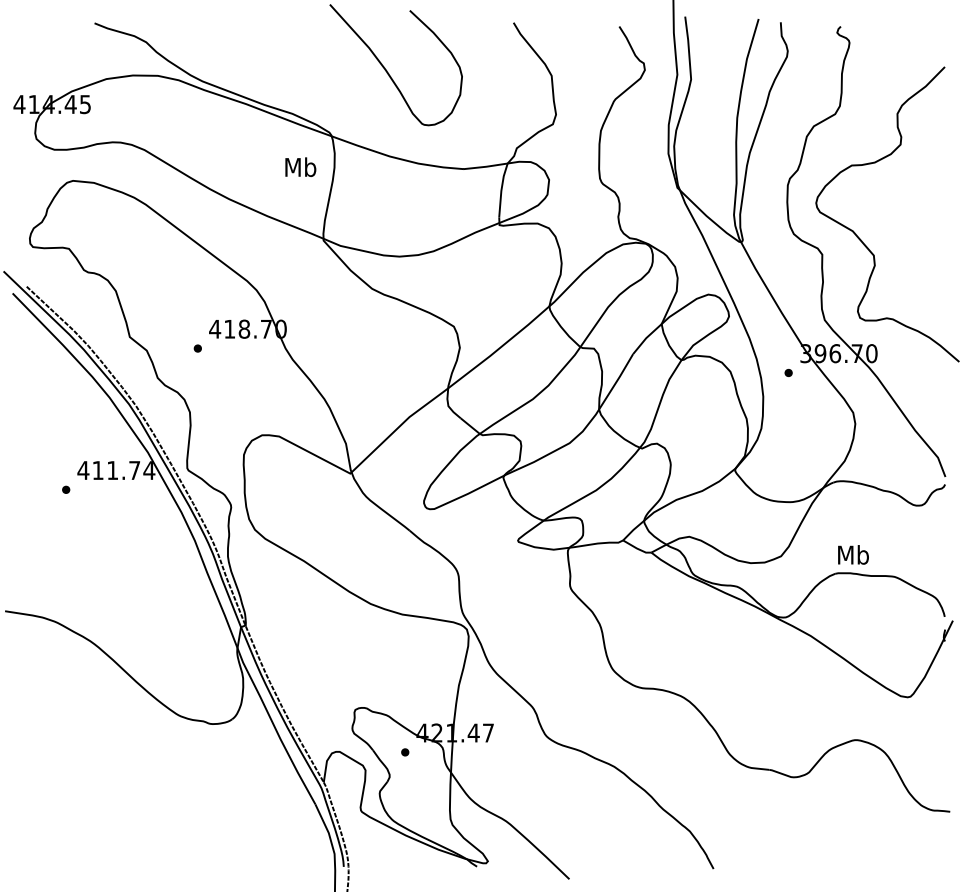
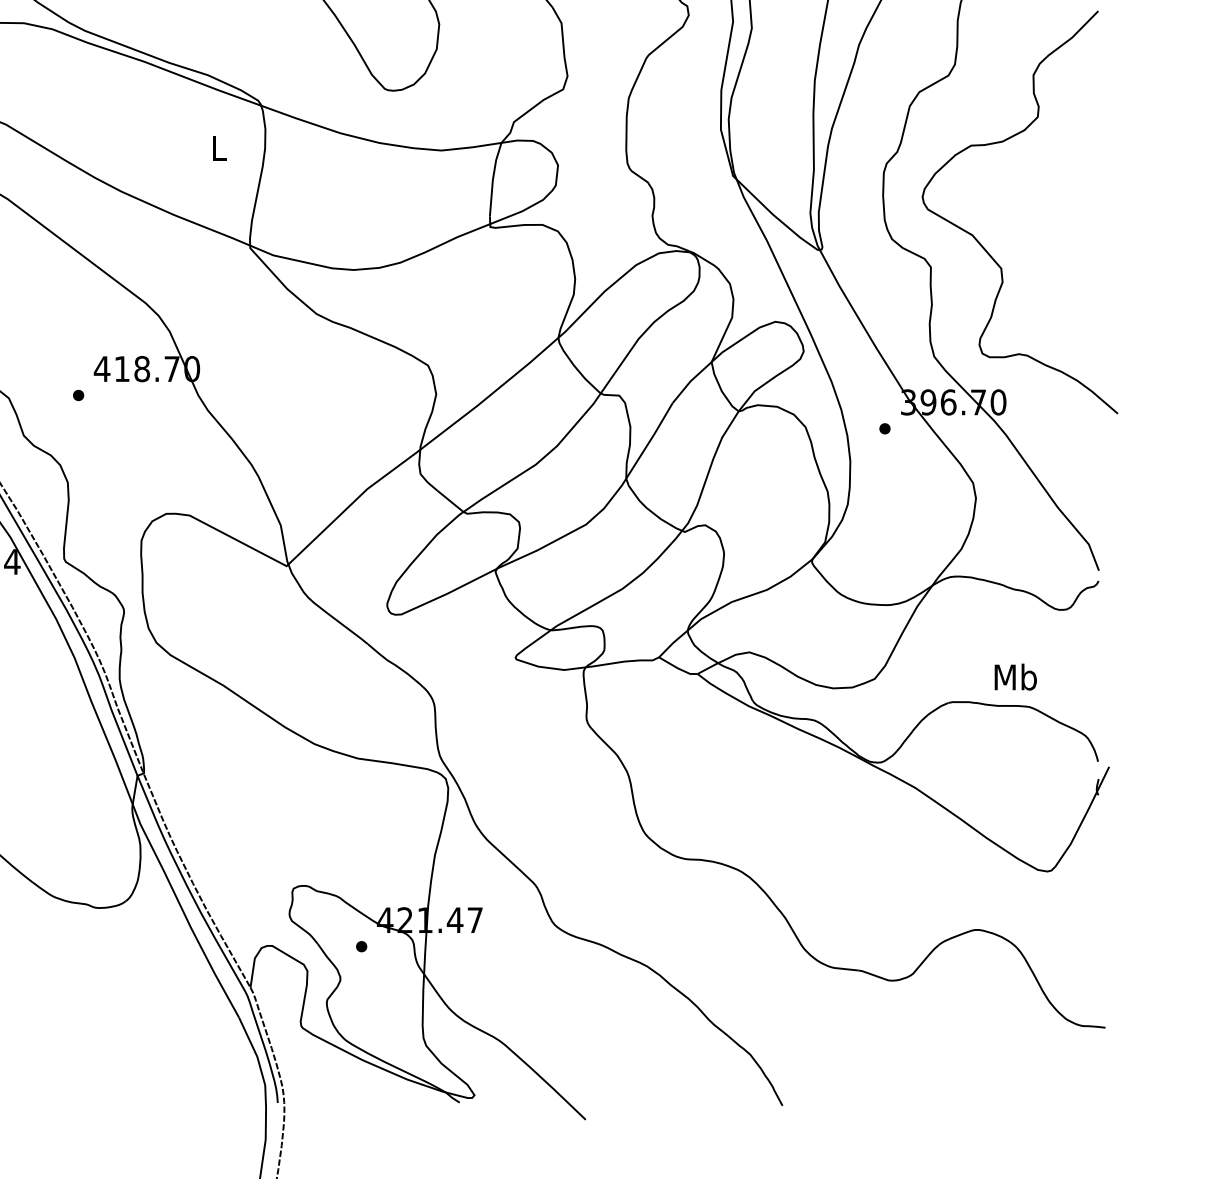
text: (300, 167) -> (218, 148), Mb -> L
text: (853, 554) -> (1015, 676), moved

